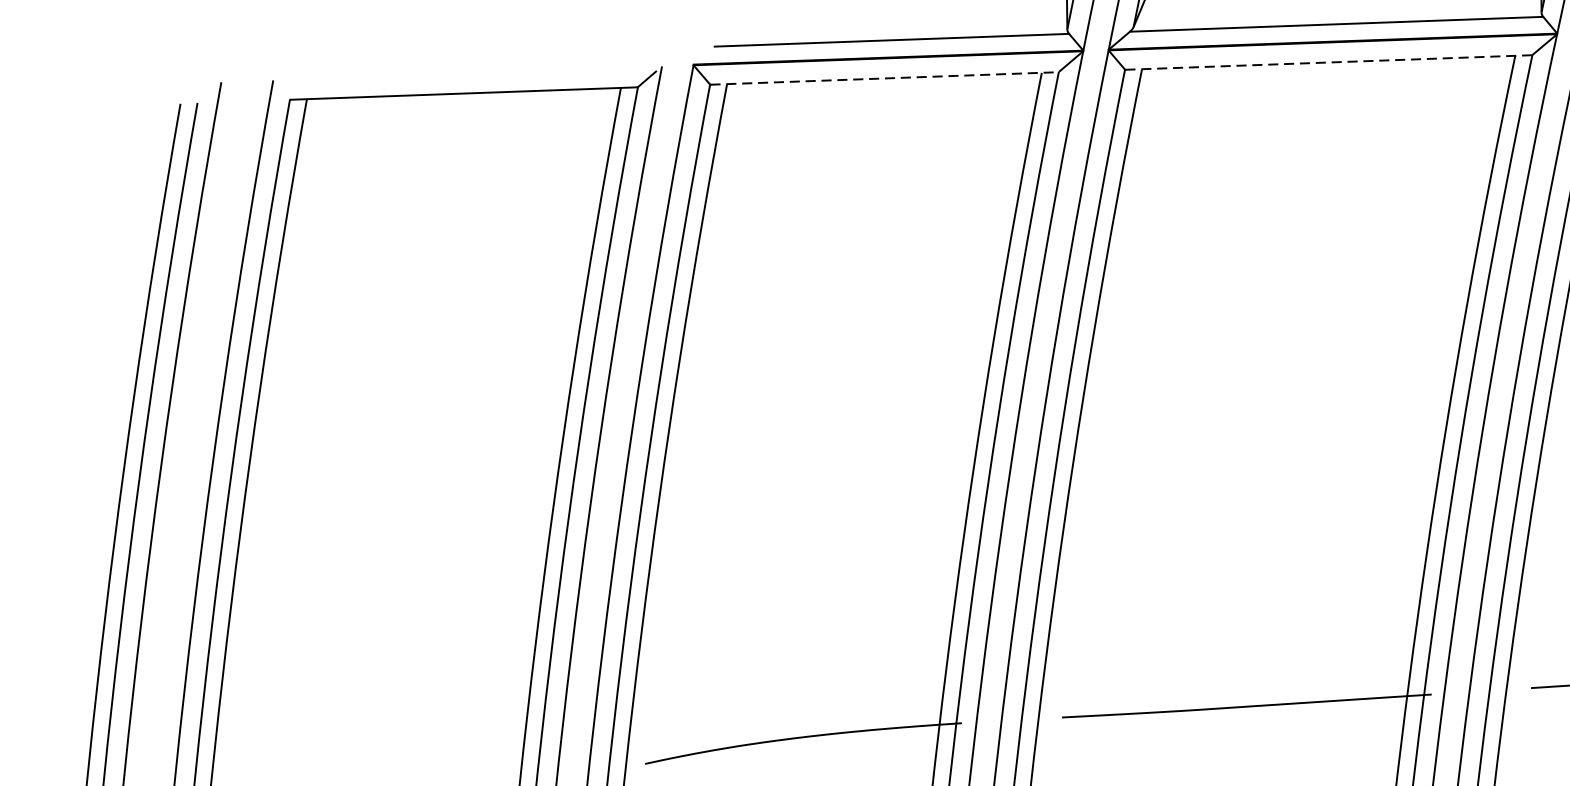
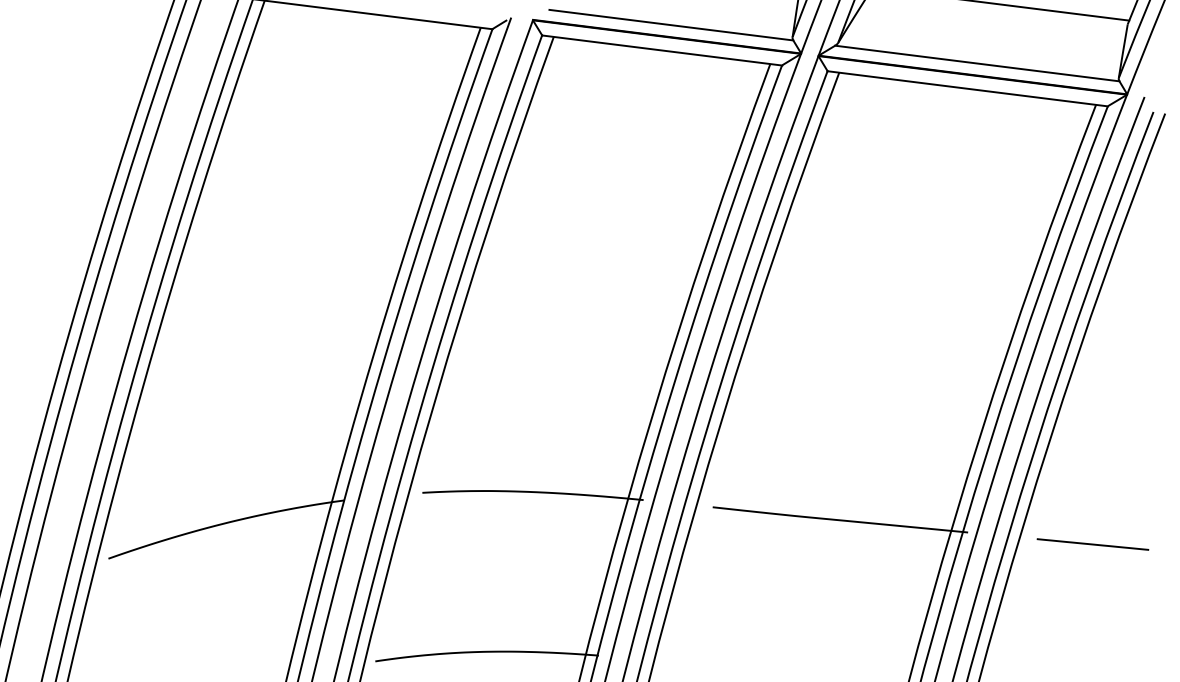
line: (1329, 61) -> (968, 88), dashed -> solid
line: (885, 78) -> (662, 50), dashed -> solid

